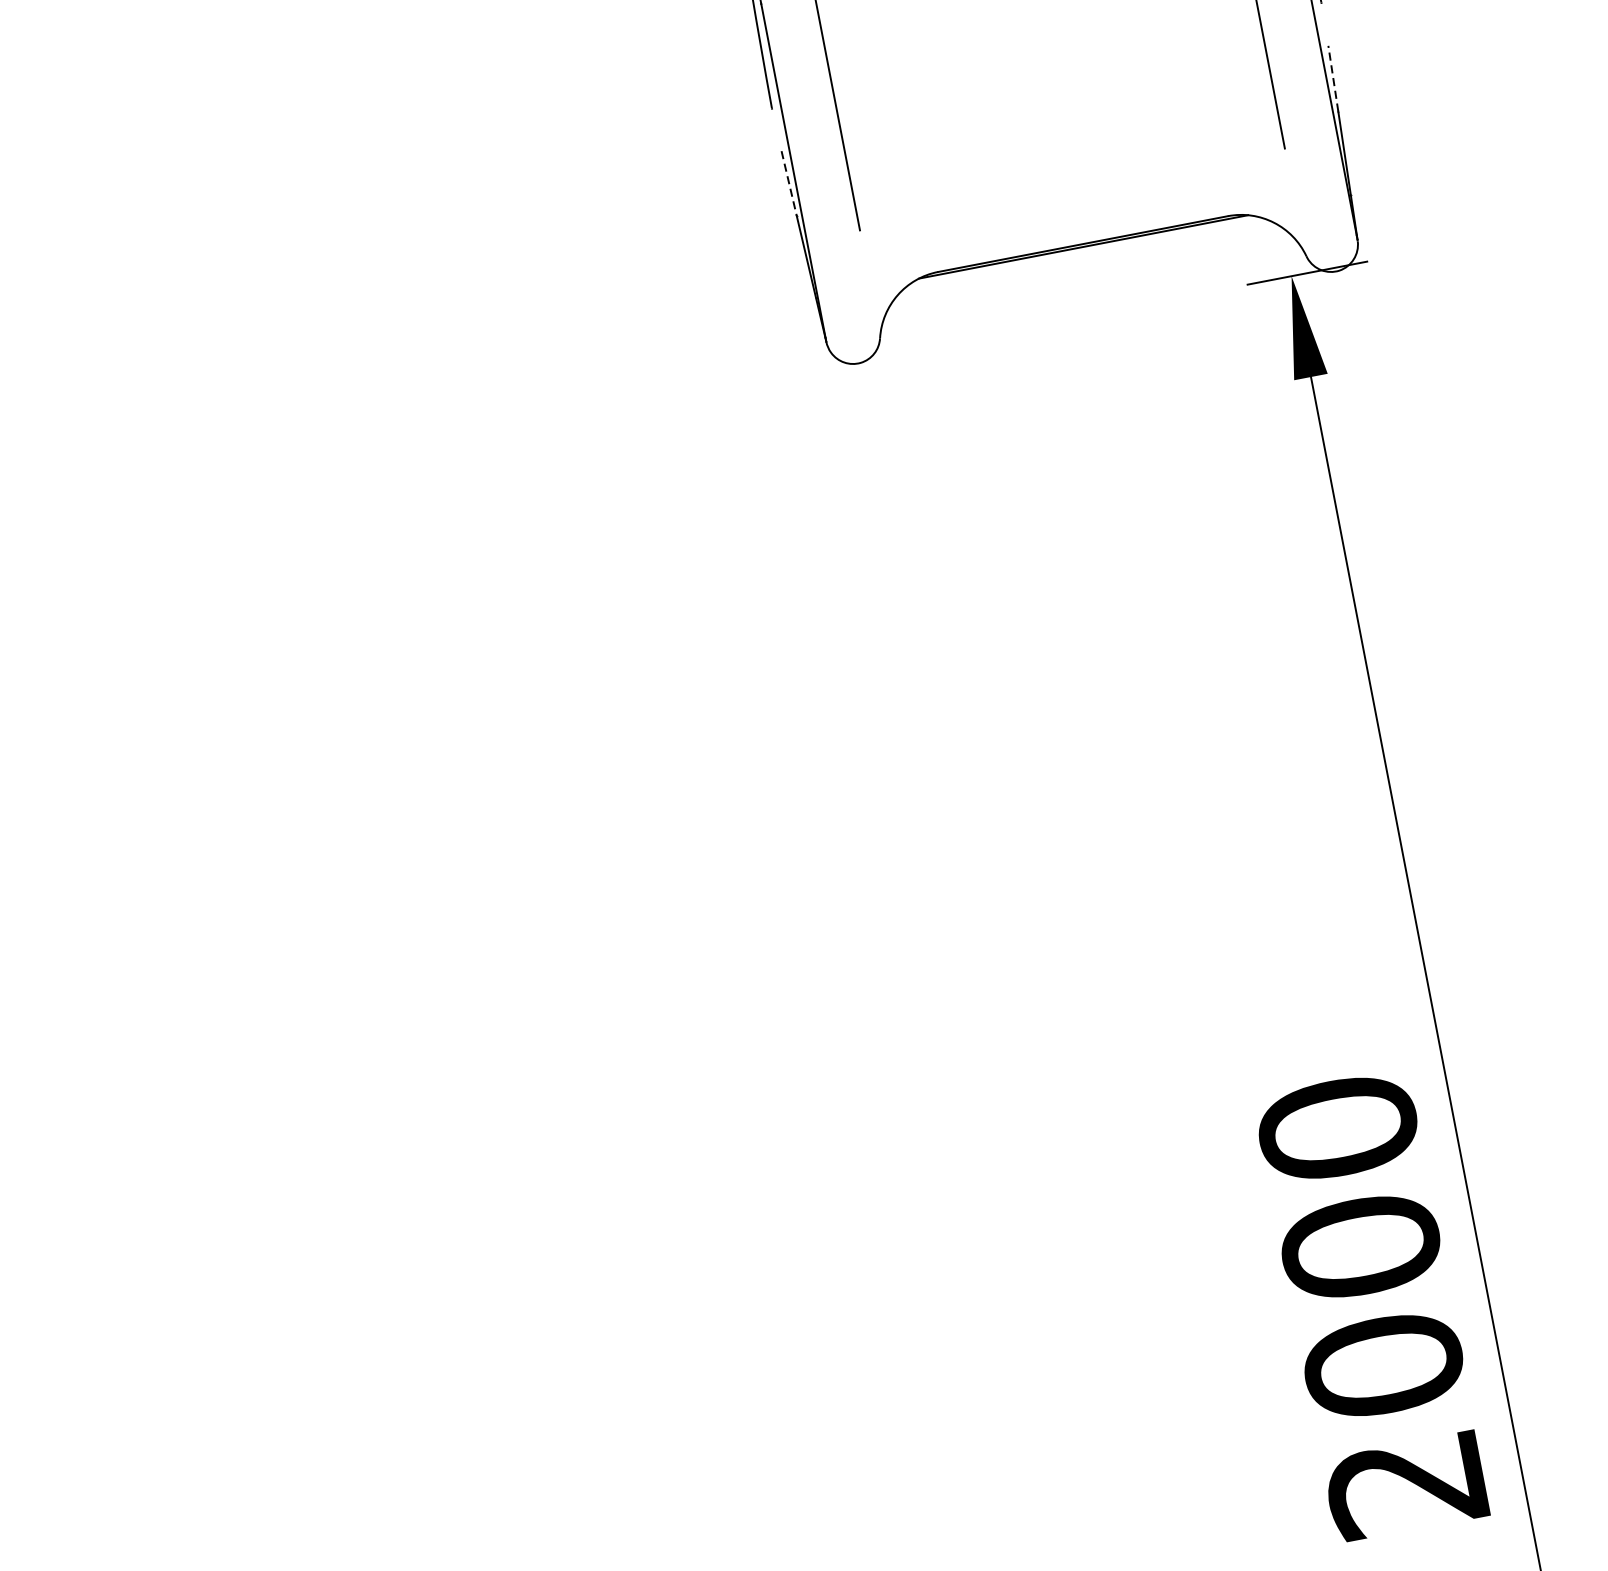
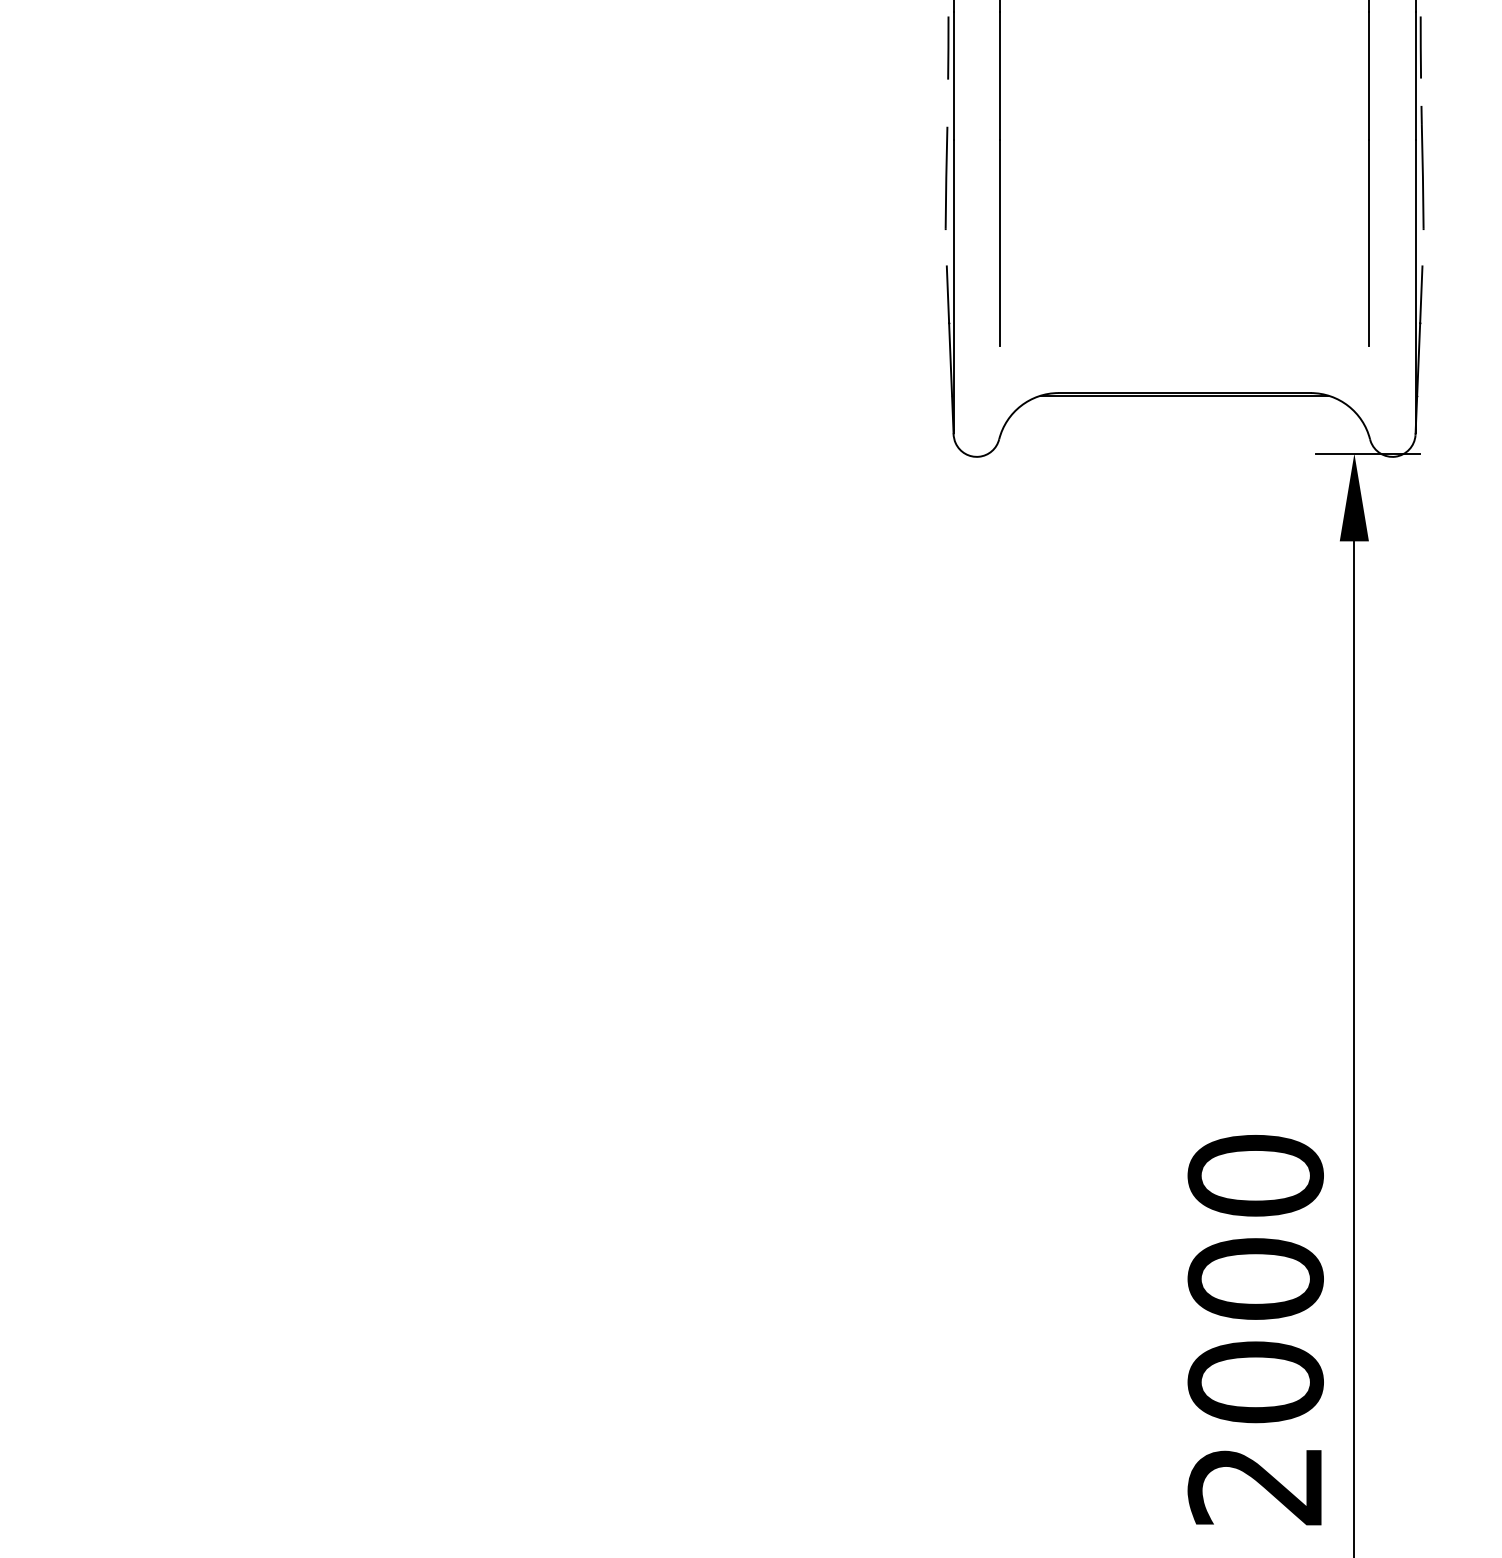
line: (1333, 78) -> (1421, 294), dashed -> solid
line: (788, 184) -> (947, 295), dashed -> solid

